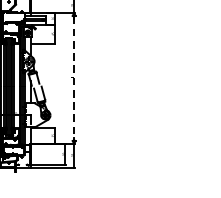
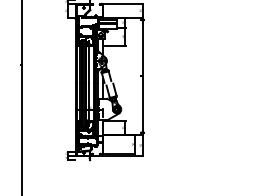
line: (74, 78) -> (142, 76), dashed -> solid

